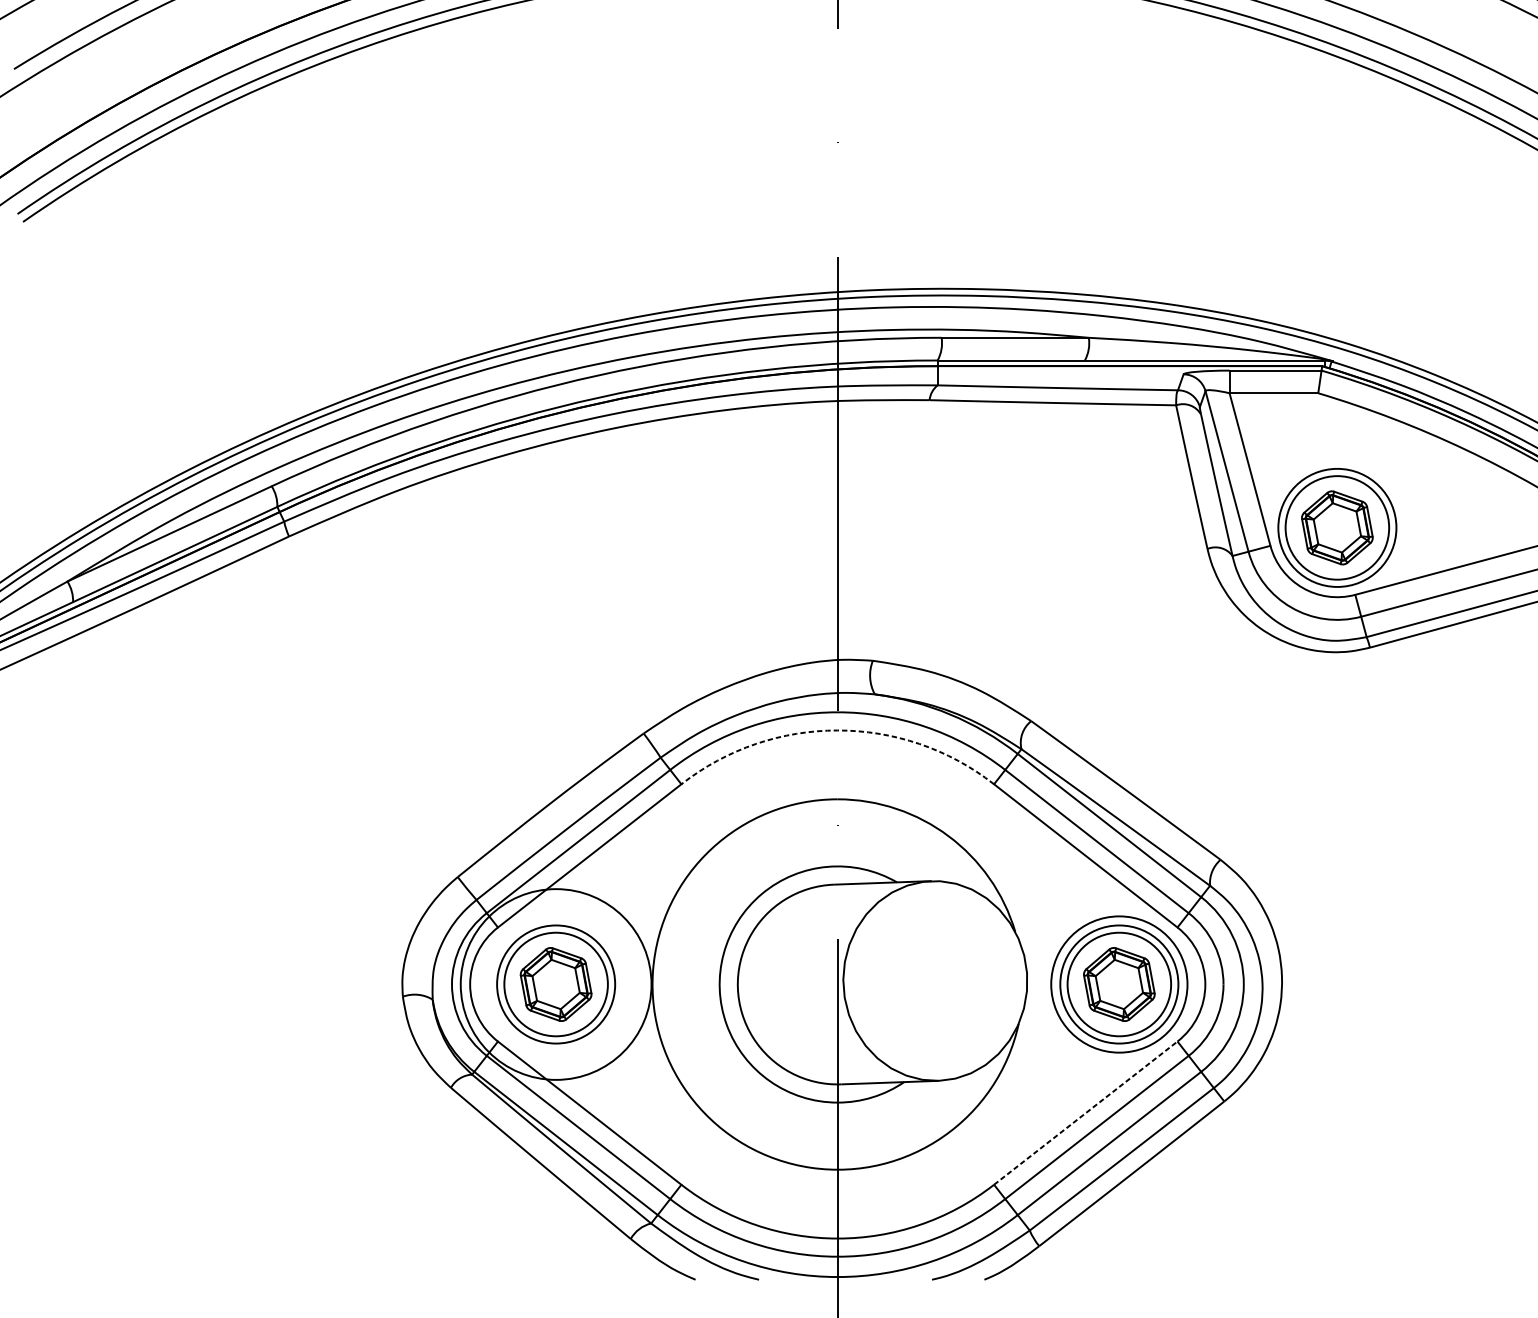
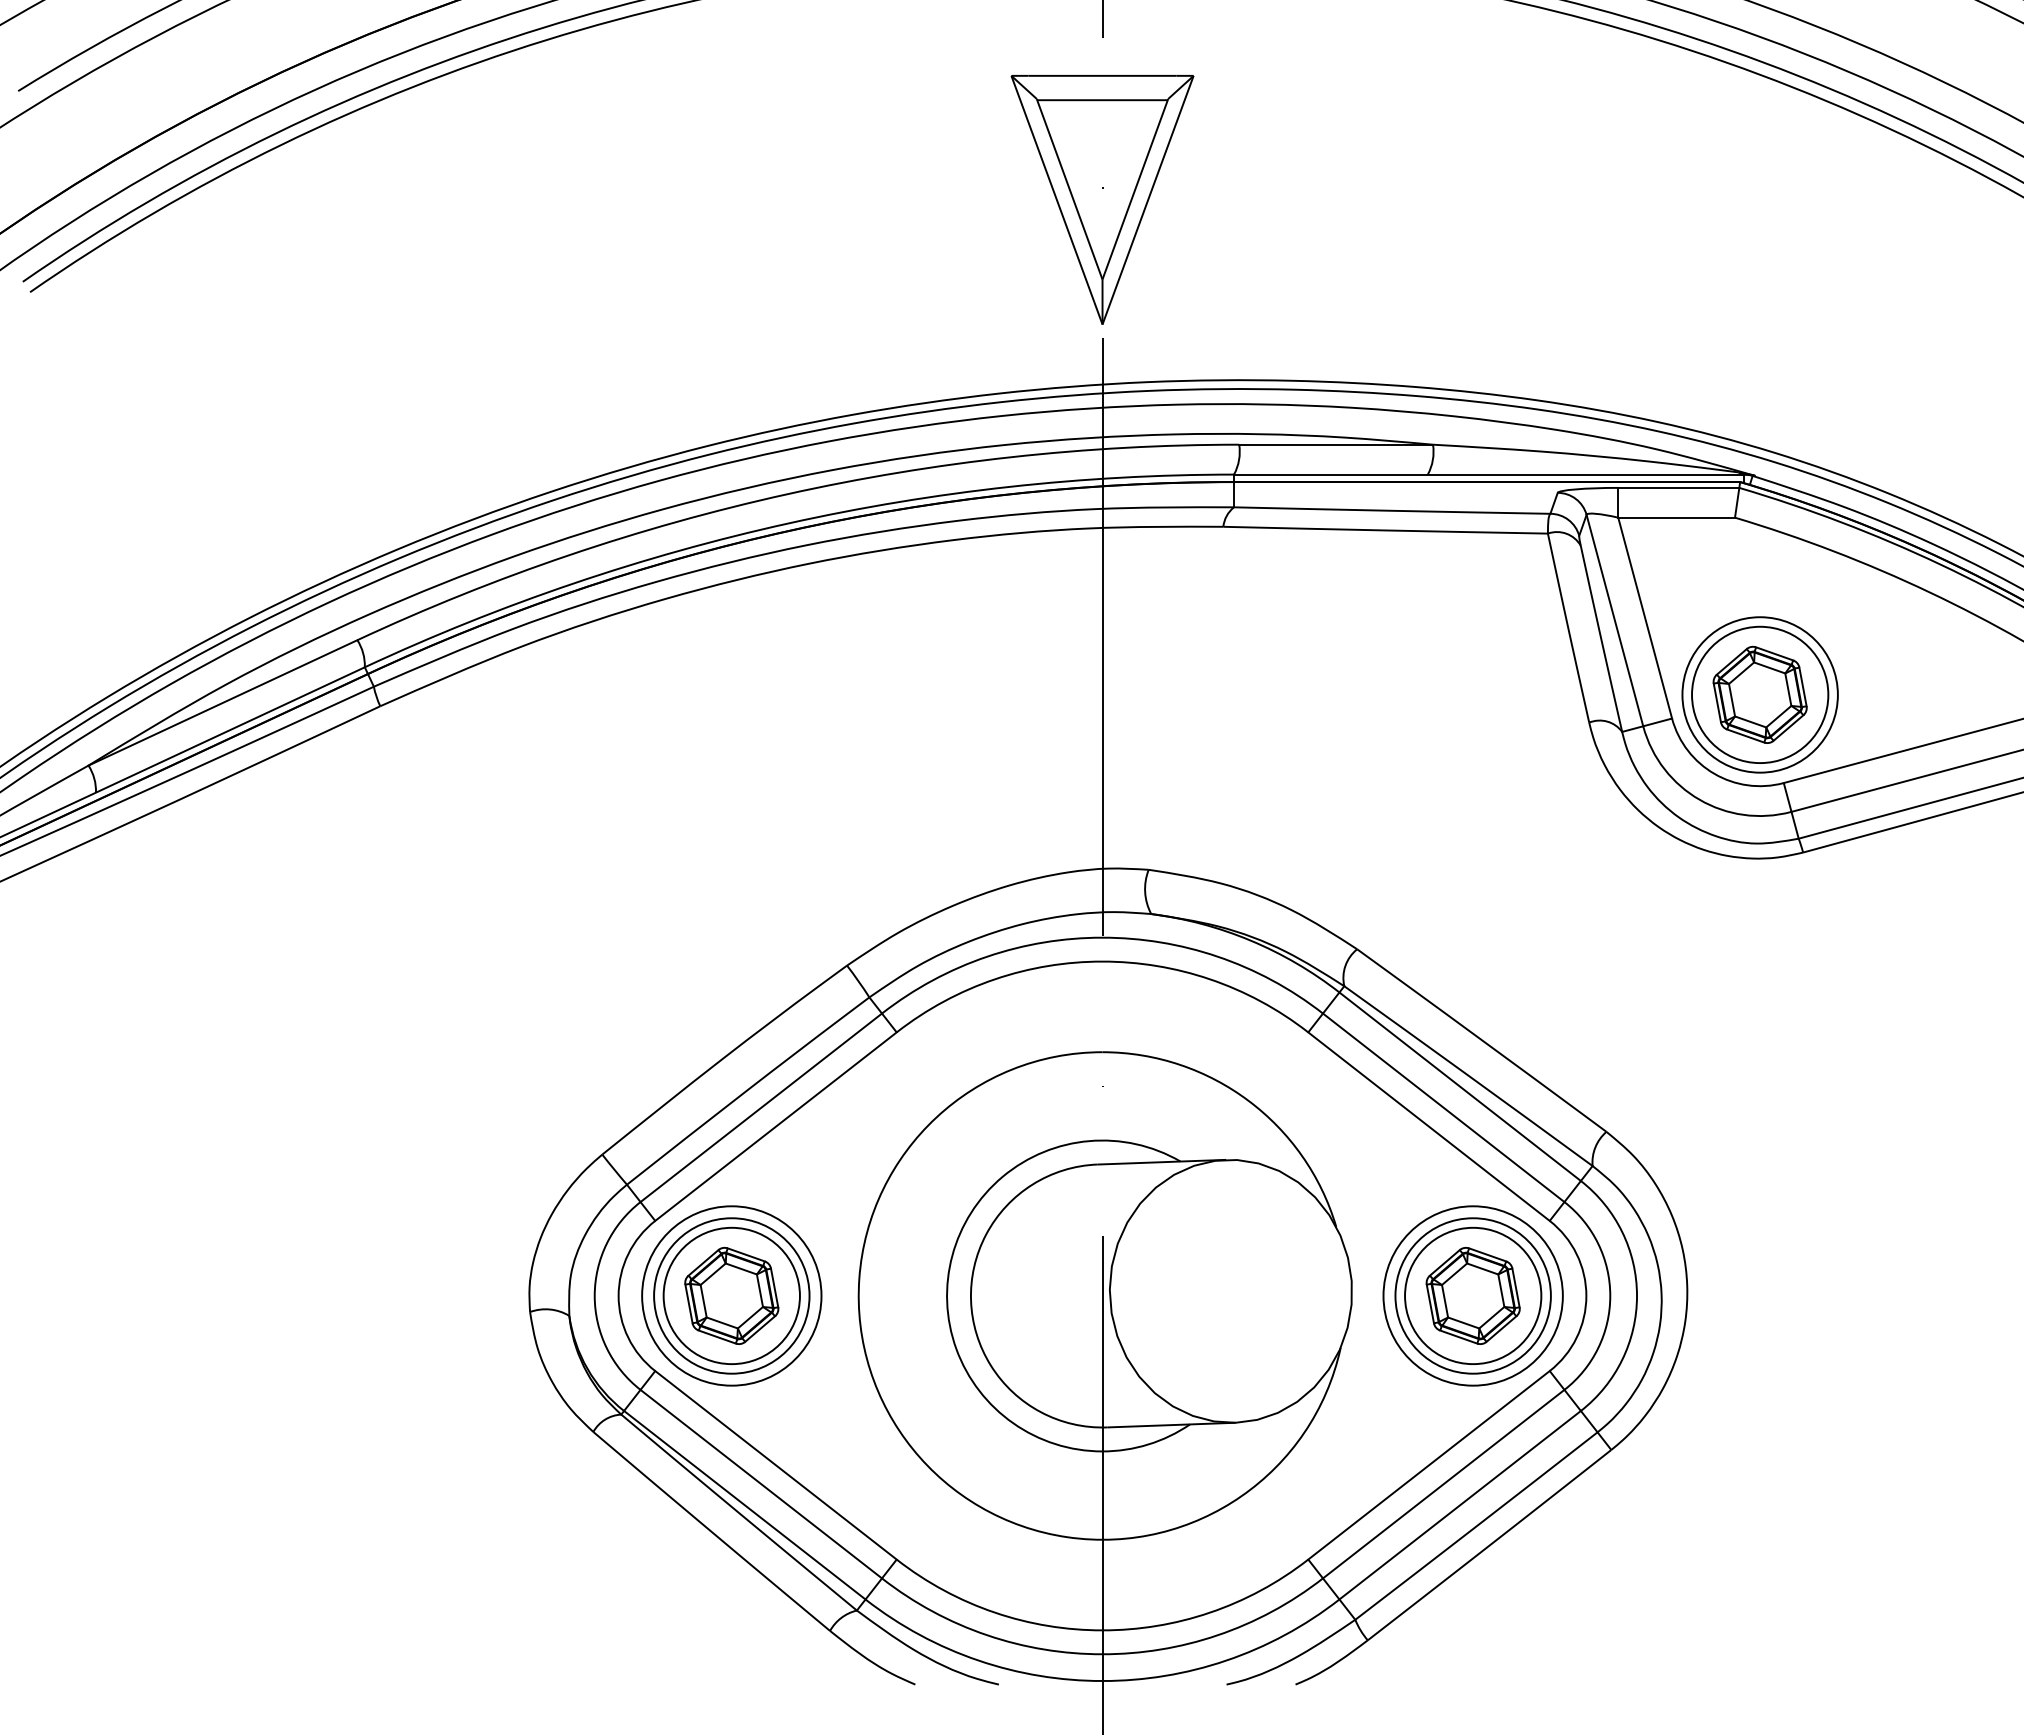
part: (837, 151) -> (1102, 199), added
arc: (837, 730) -> (1102, 961), dashed -> solid
circle: (555, 984) -> (731, 1295), size x0.71
line: (1086, 1113) -> (1429, 1465), dashed -> solid

